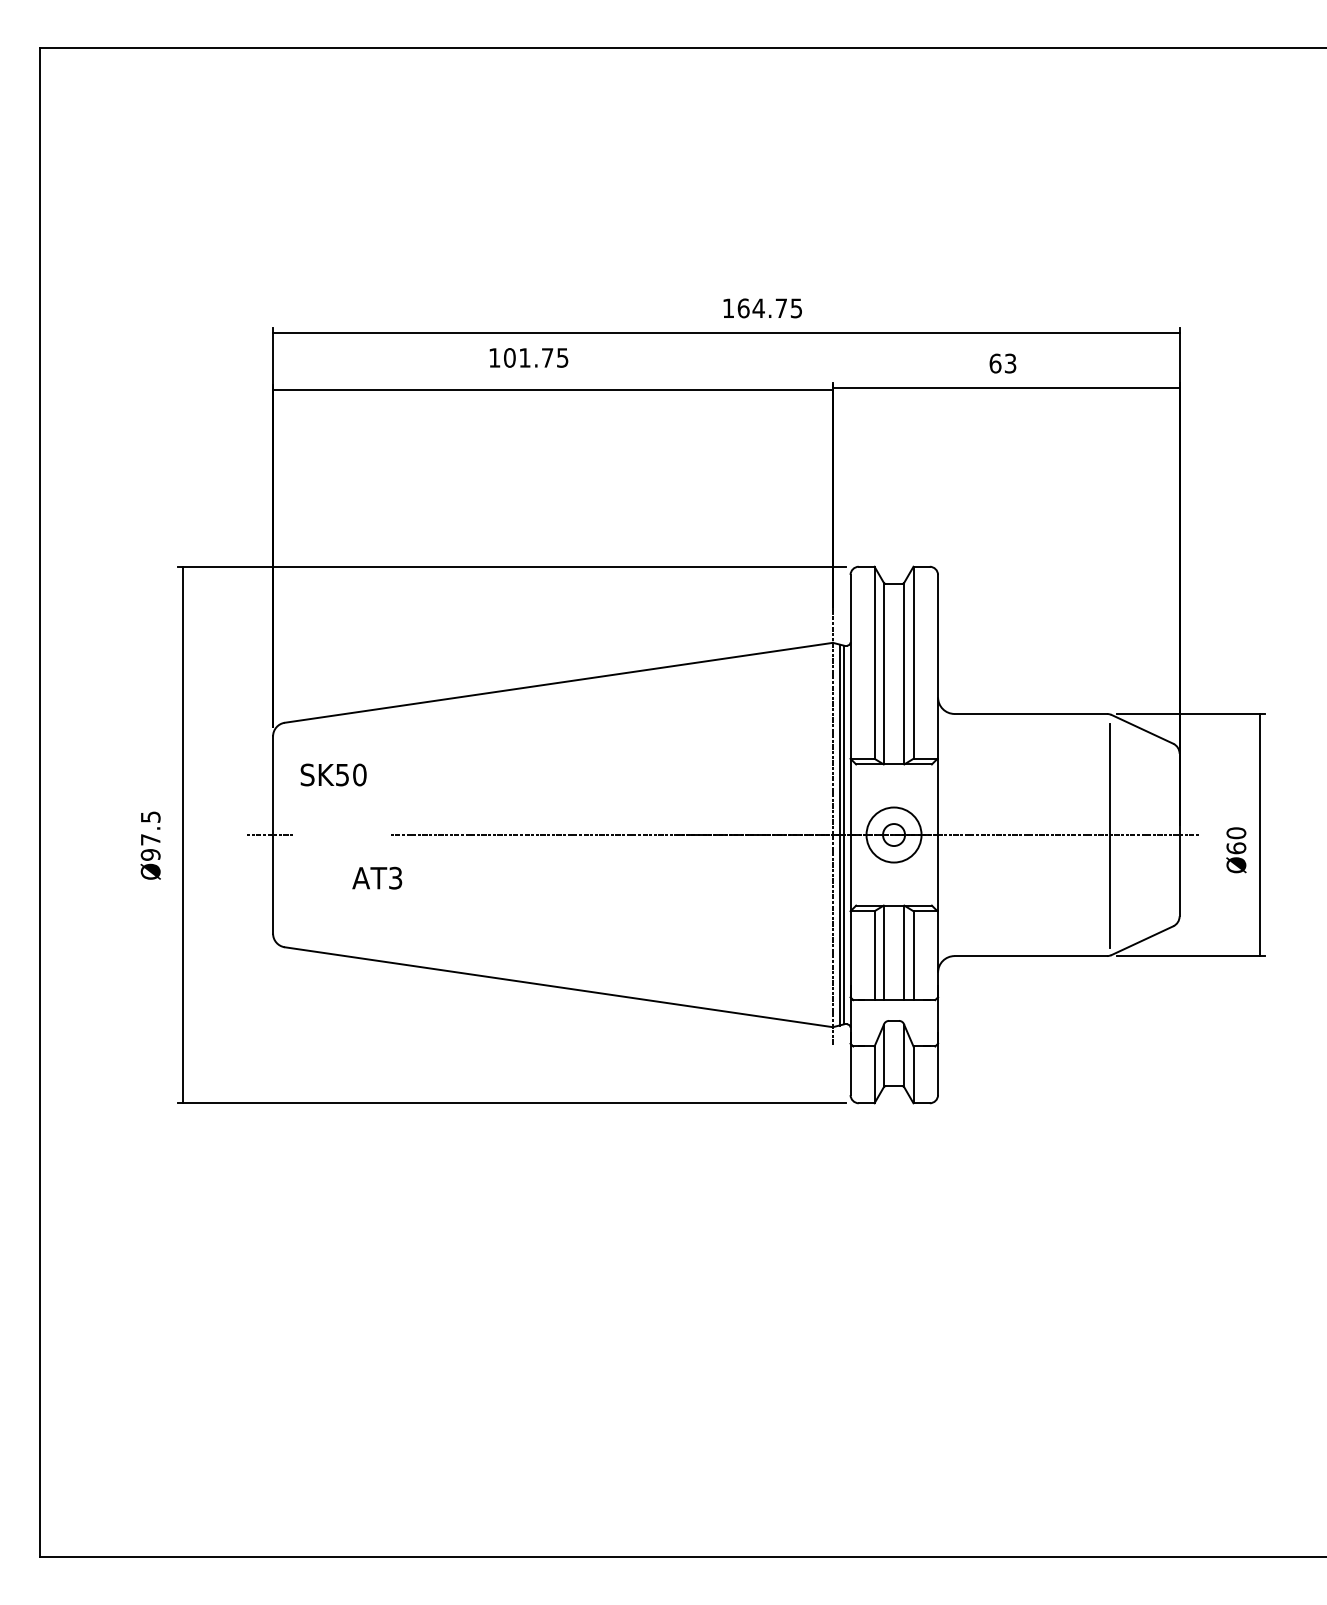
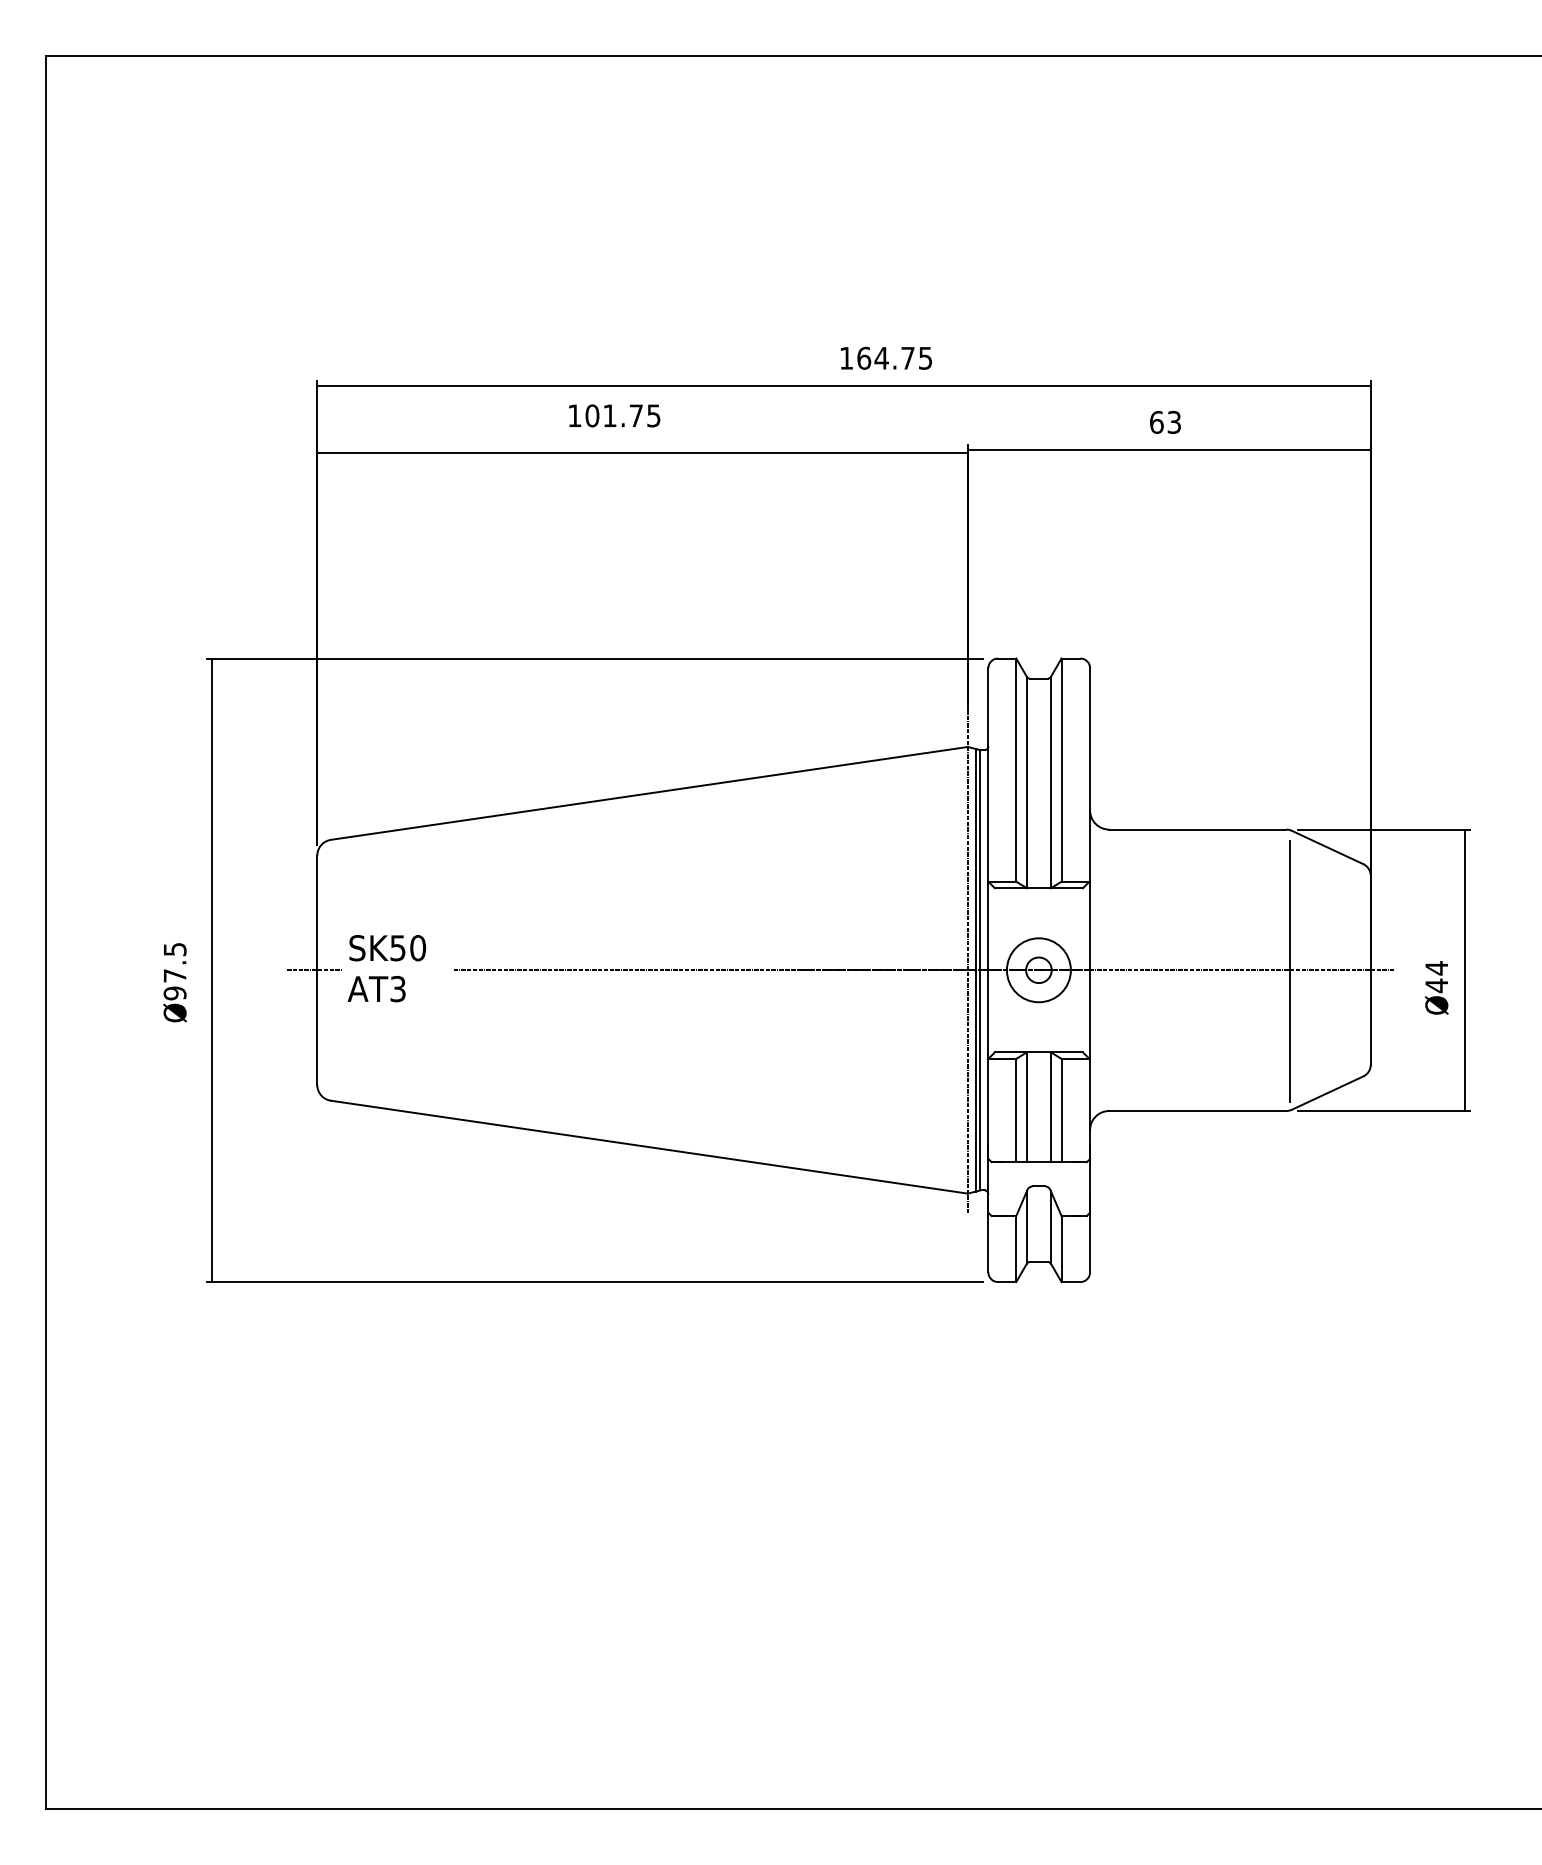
text: (333, 774) -> (387, 947), moved
text: (1236, 840) -> (1436, 976), Ø60 -> Ø44
text: (377, 877) -> (377, 988), moved

